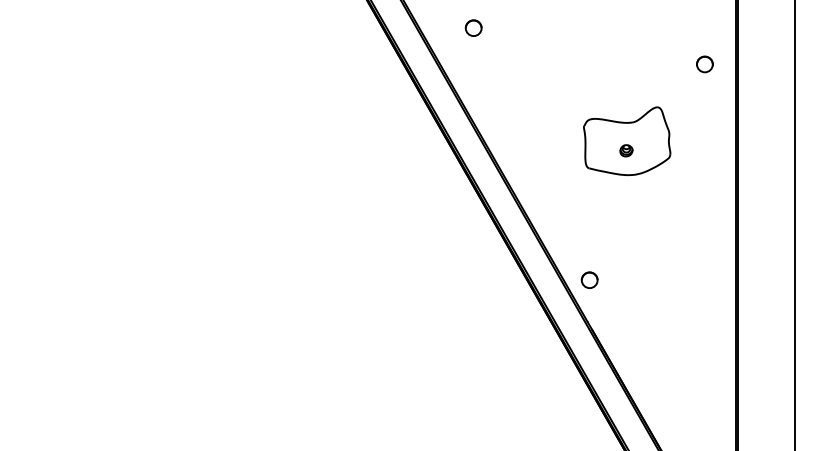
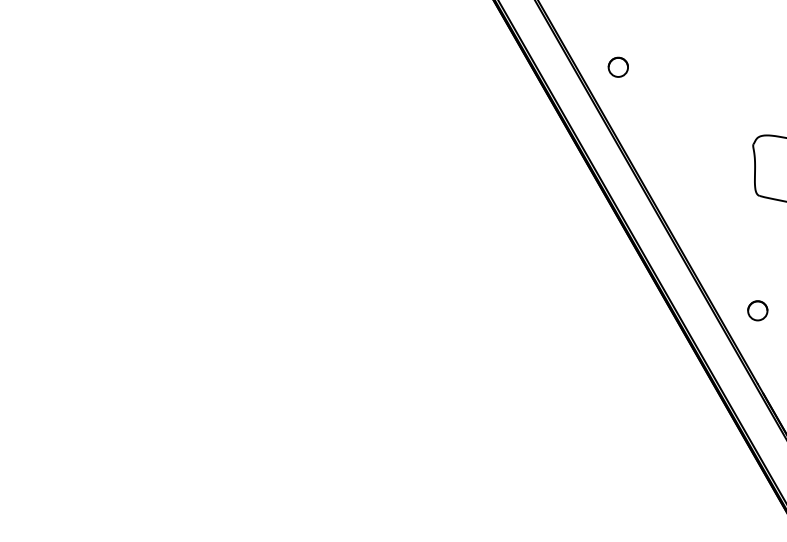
part: (473, 27) -> (618, 66), moved
part: (589, 279) -> (757, 309), moved

